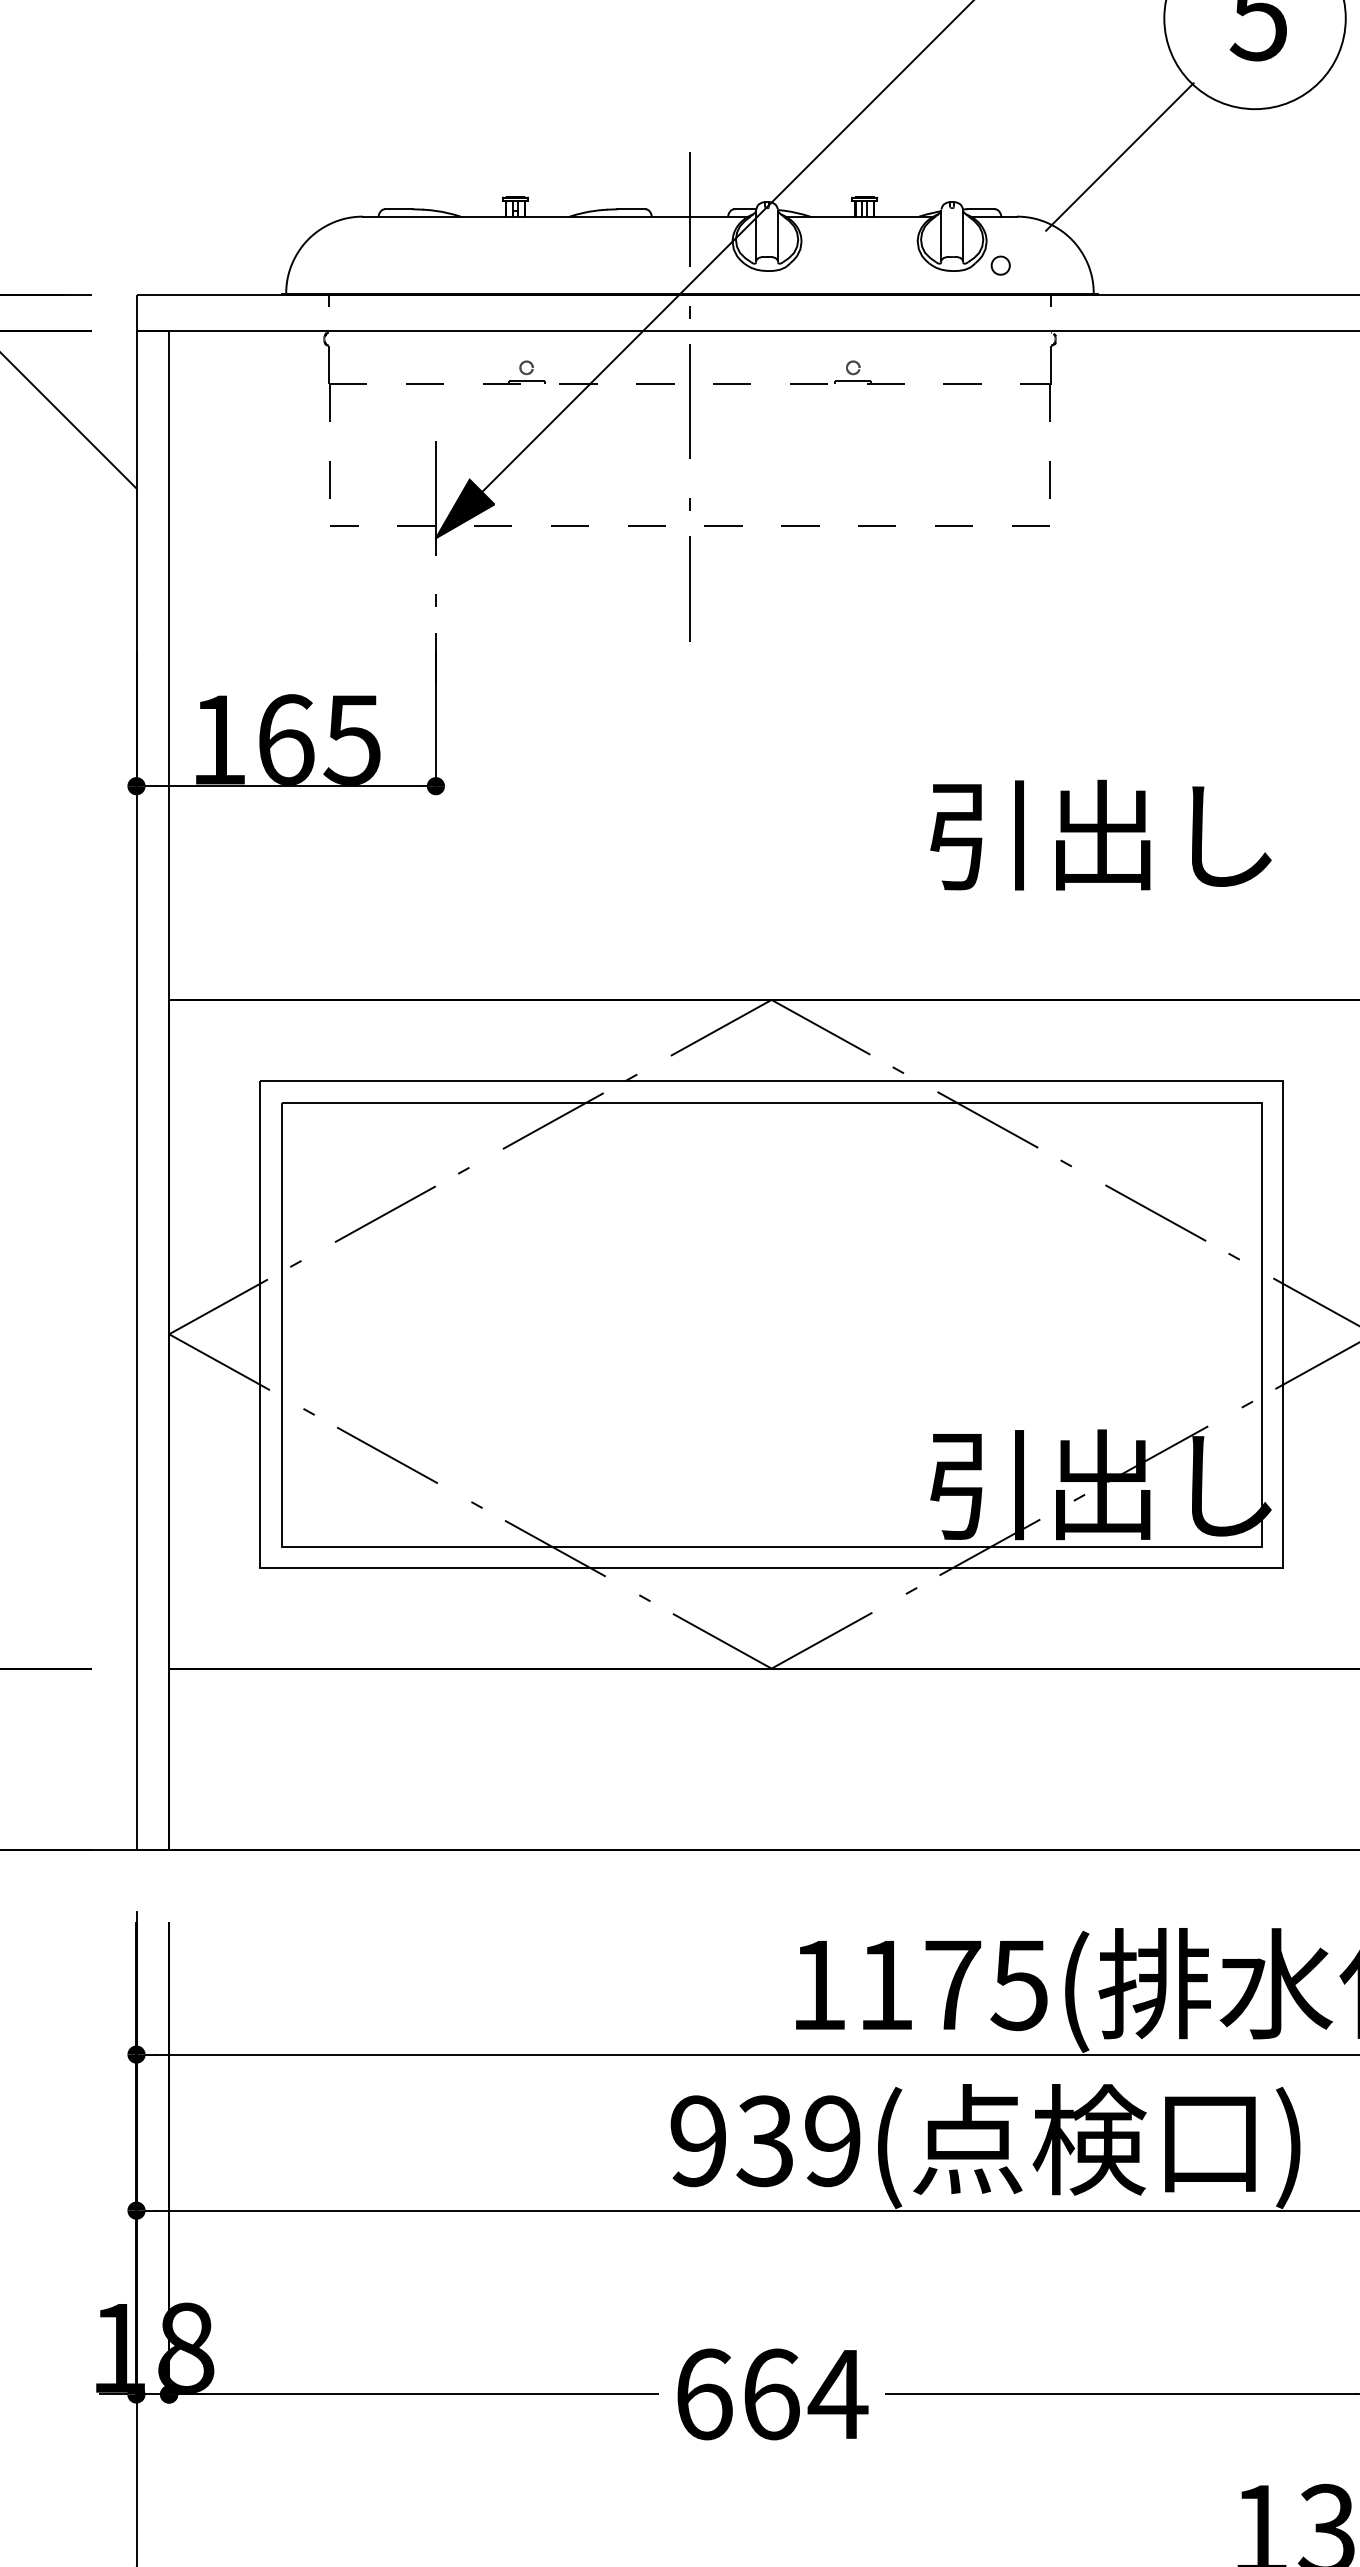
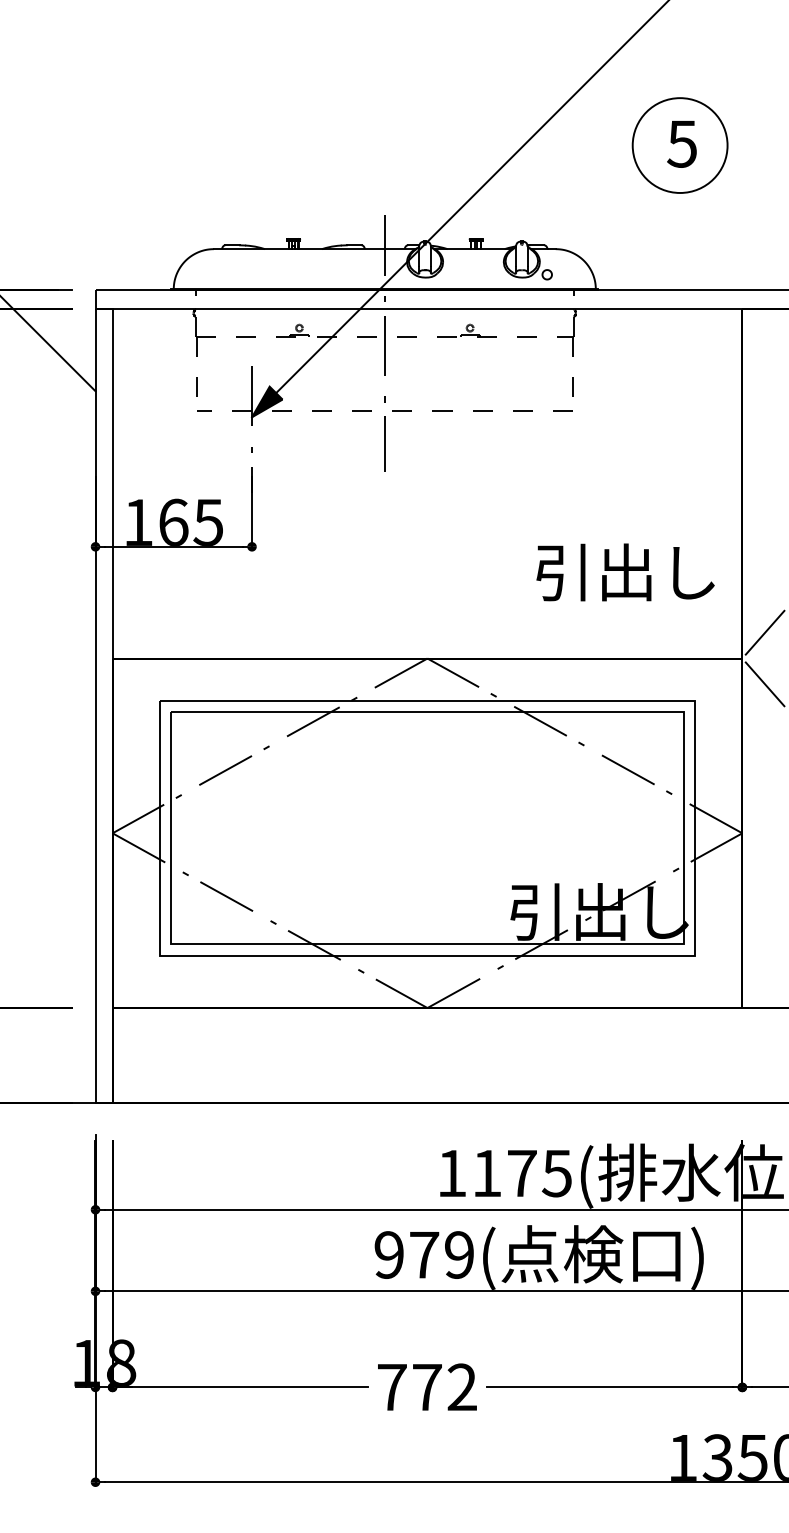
line: (1119, 156) -> (609, 217), removed
text: (1100, 835) -> (625, 572), moved
text: (765, 2140) -> (424, 1254), 939( -> 979(
text: (773, 2394) -> (428, 1387), 664 -> 772

